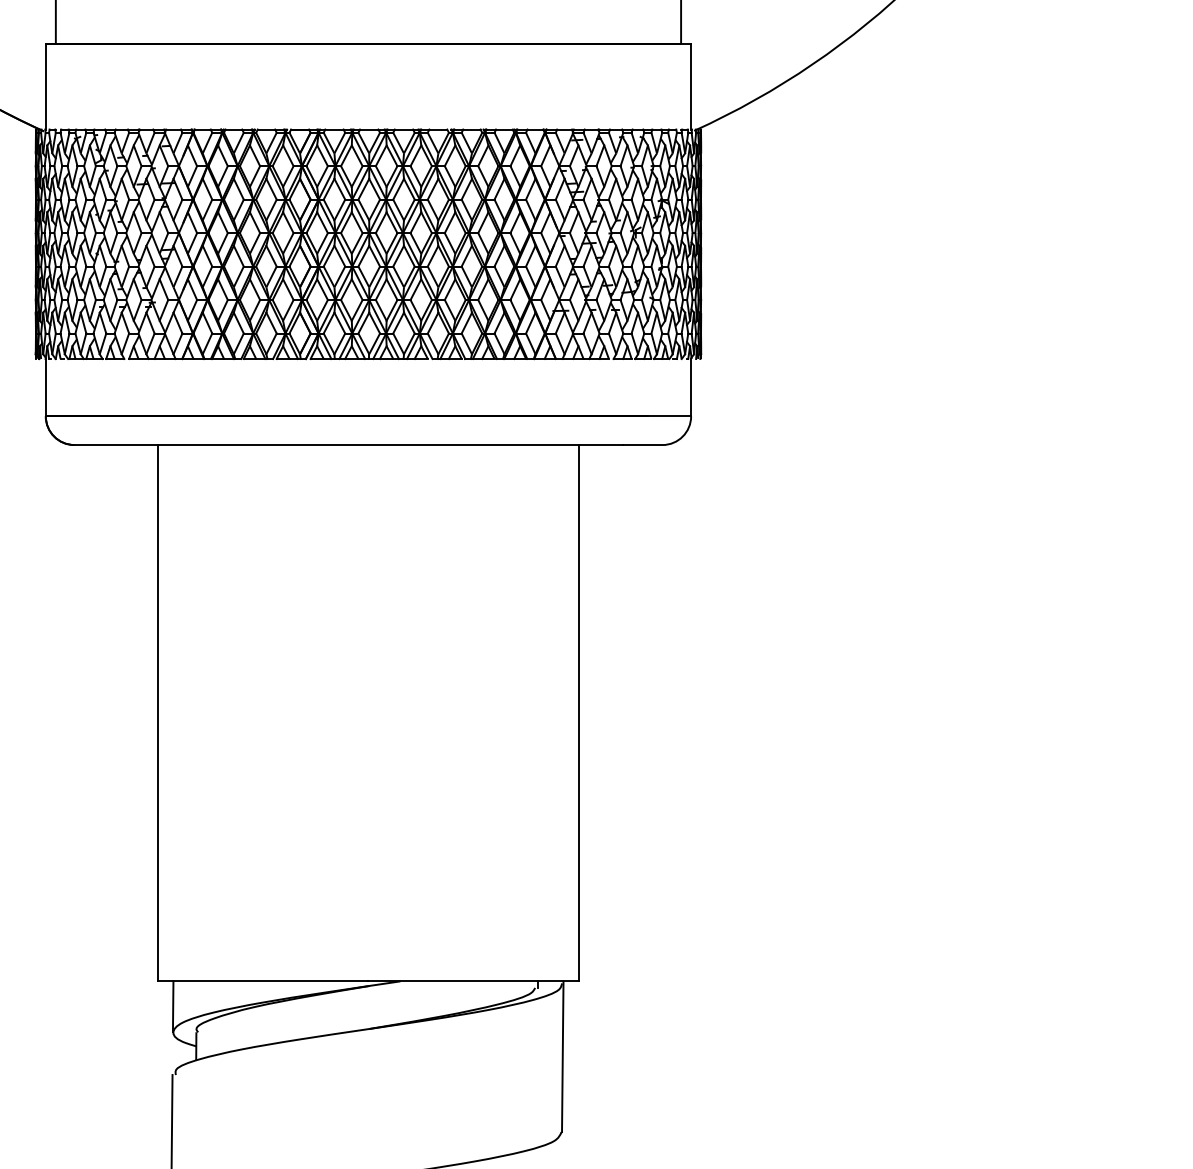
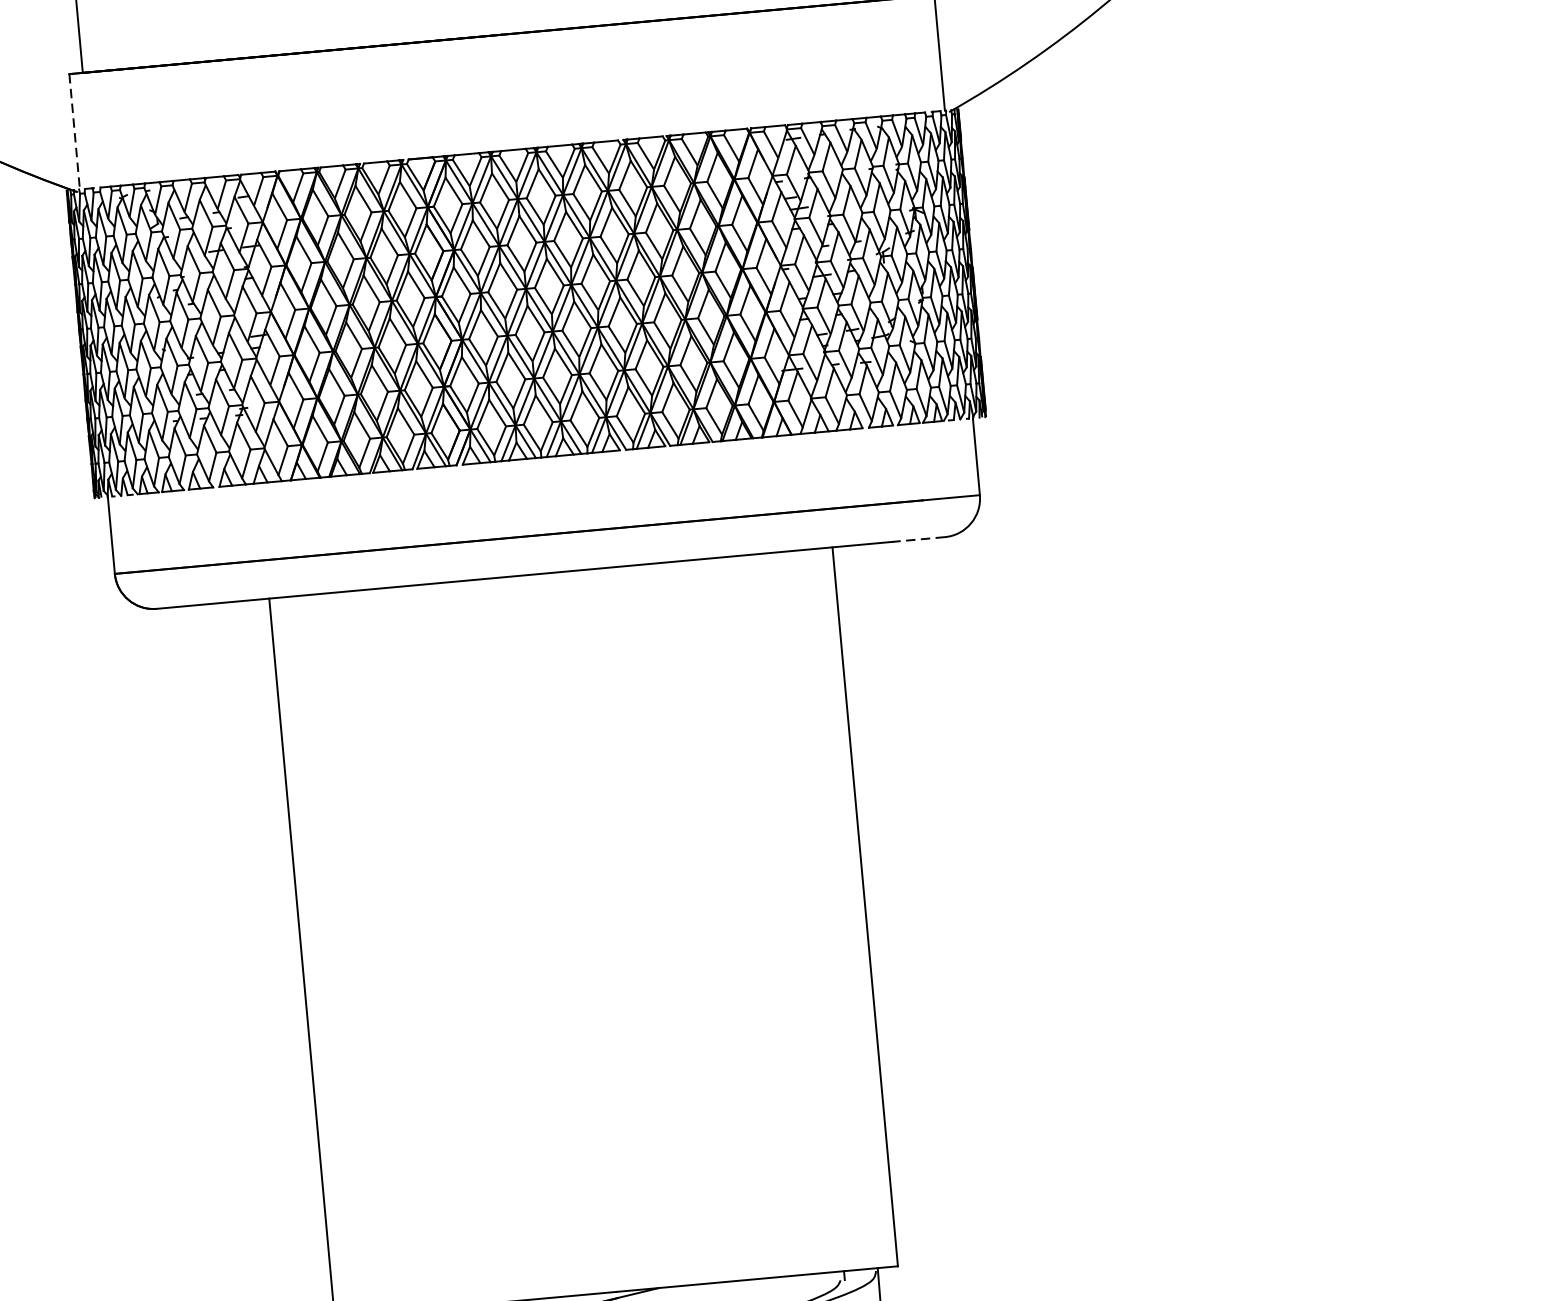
line: (45, 87) -> (74, 133), solid -> dashed
line: (642, 445) -> (918, 540), solid -> dashed

